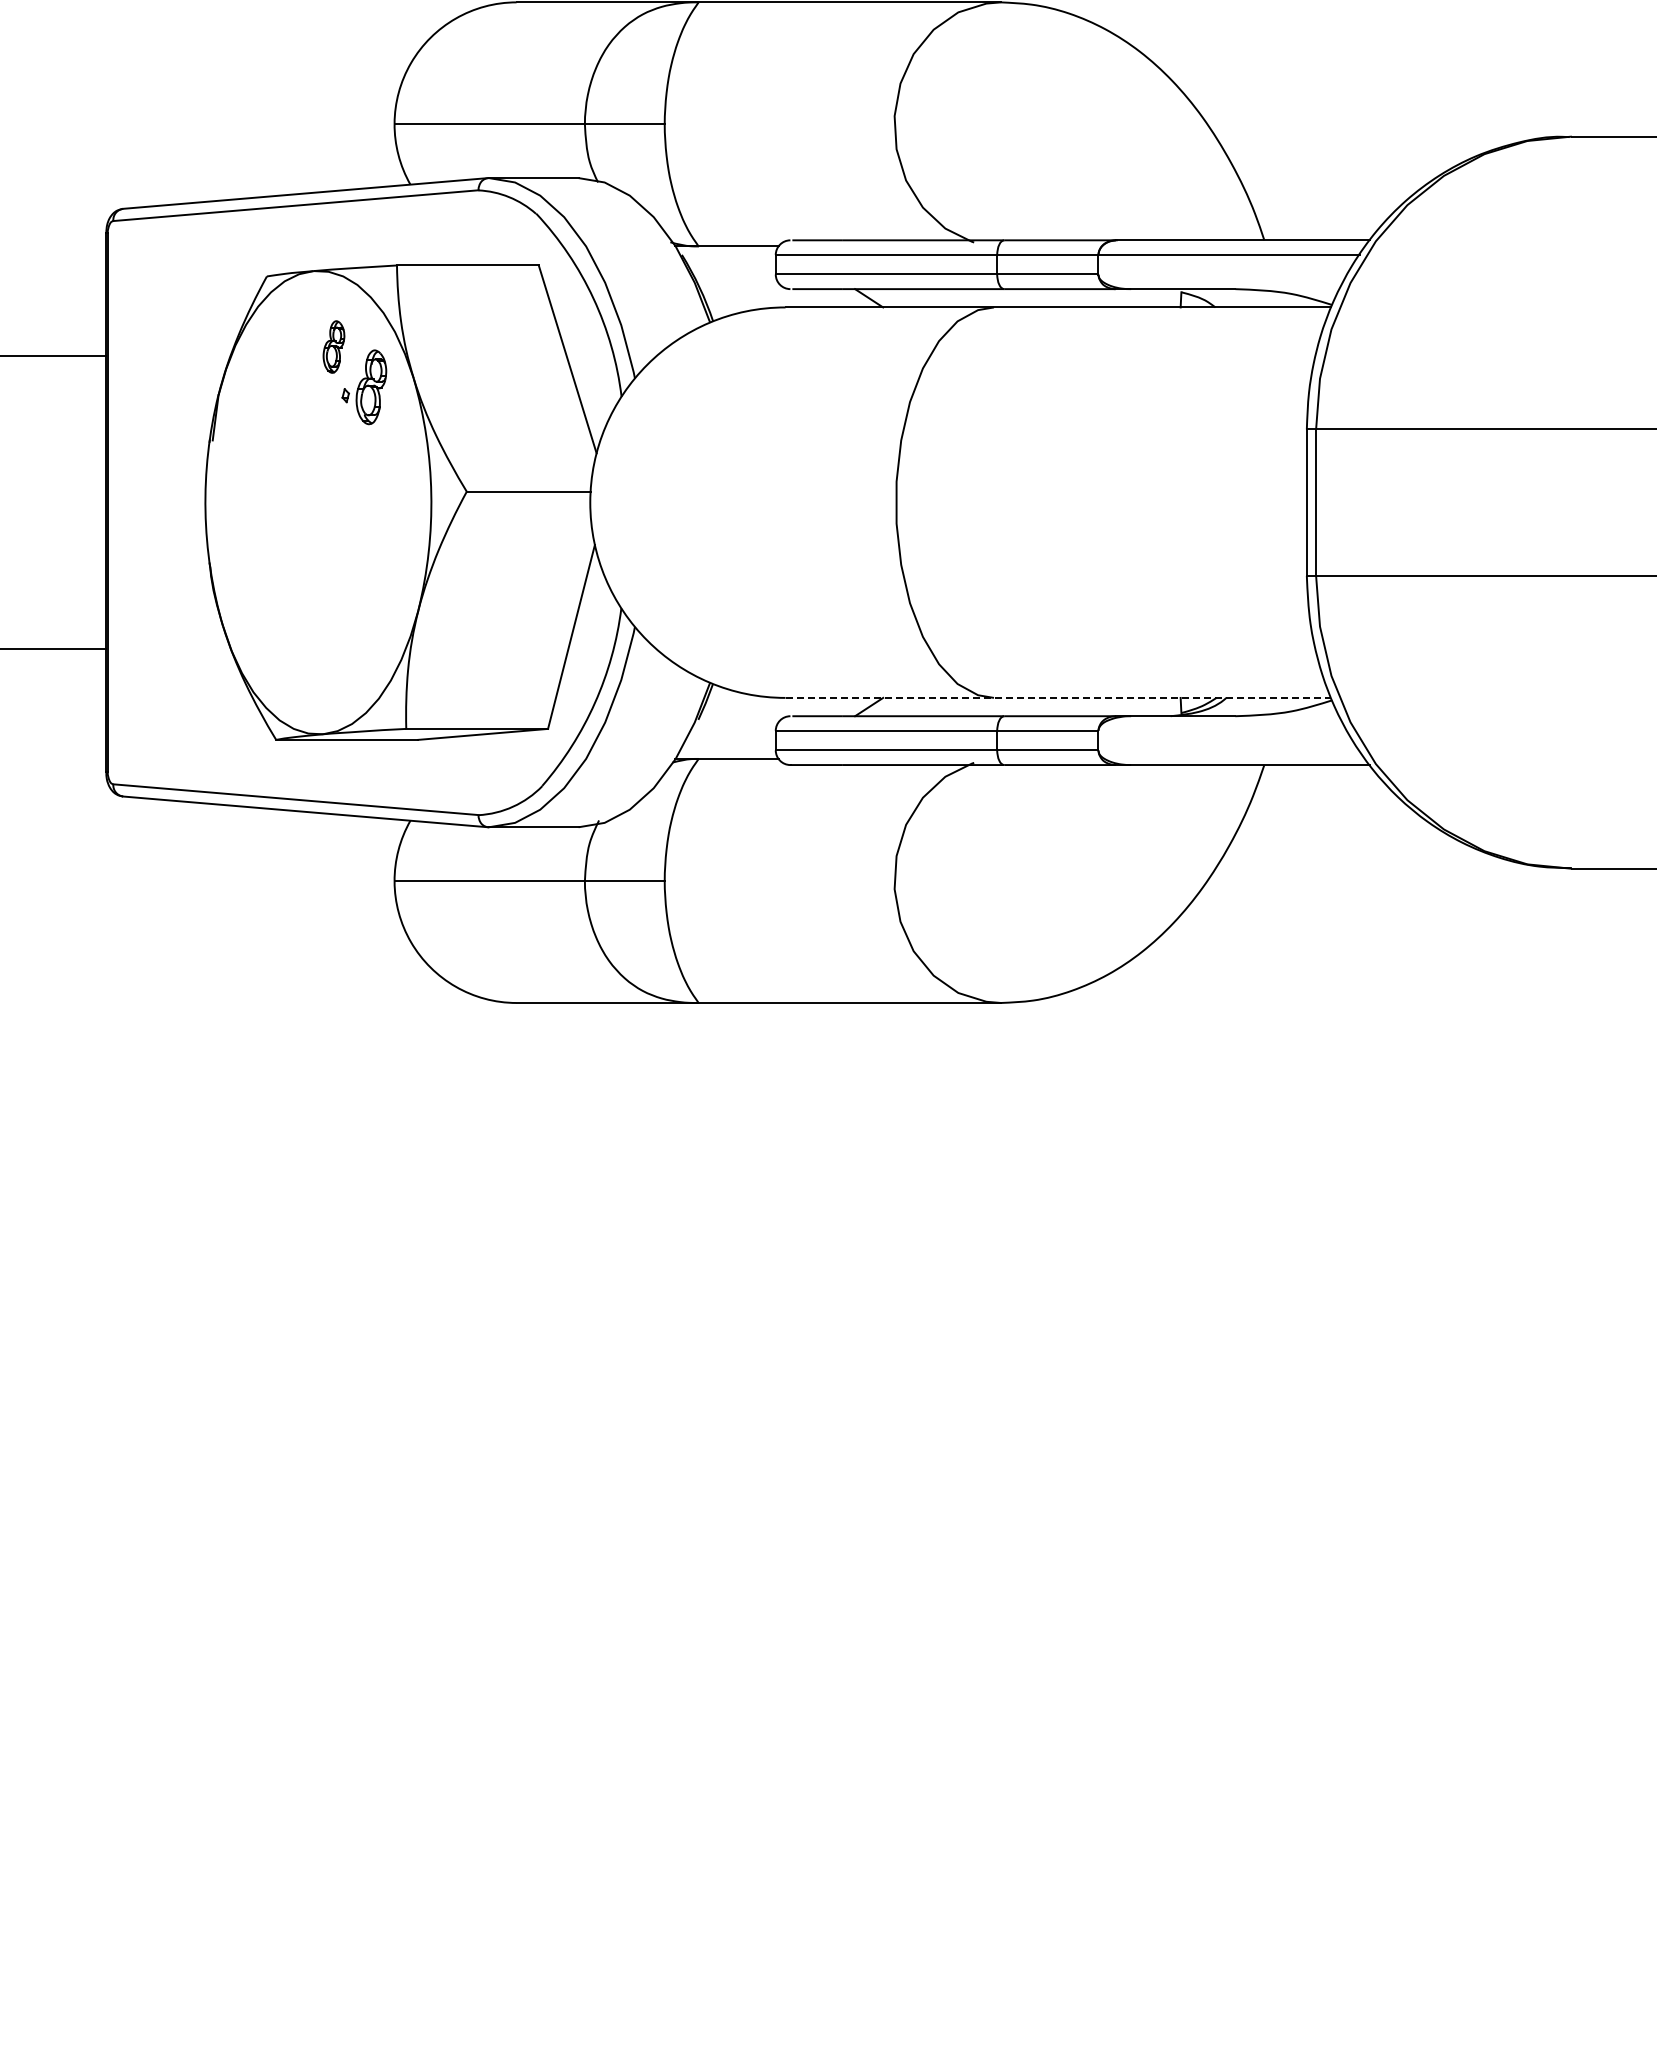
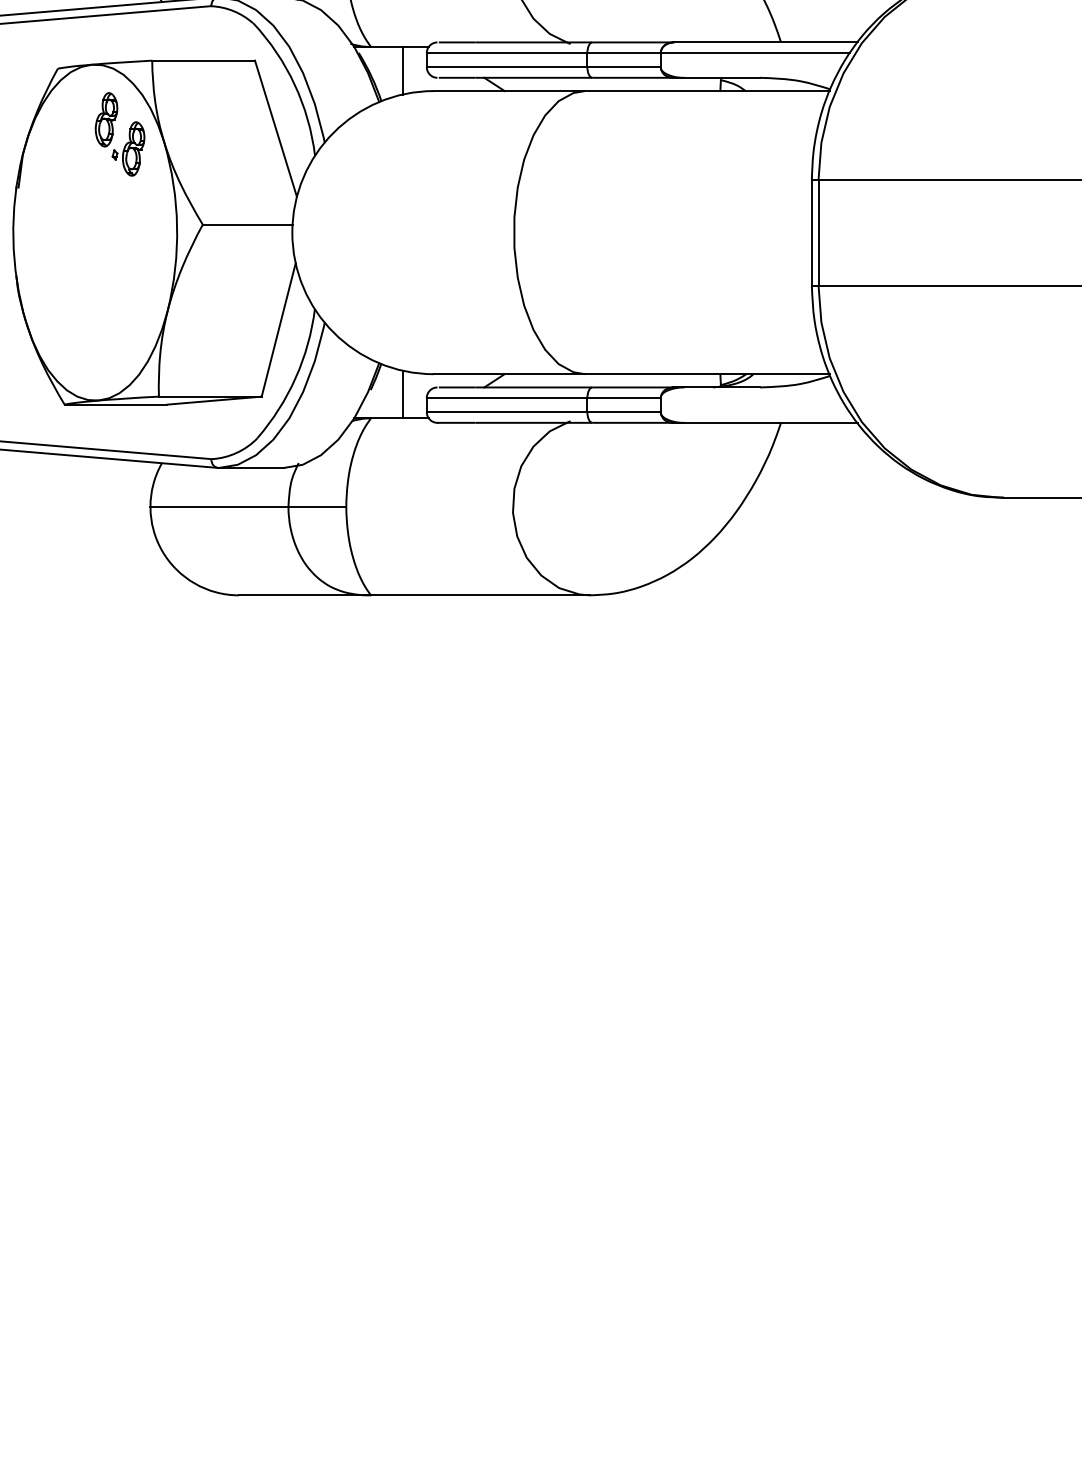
line: (742, 279) -> (402, 70), added
part: (333, 346) -> (106, 119), size x1.43
line: (1058, 697) -> (631, 373), dashed -> solid
line: (742, 725) -> (402, 394), added

